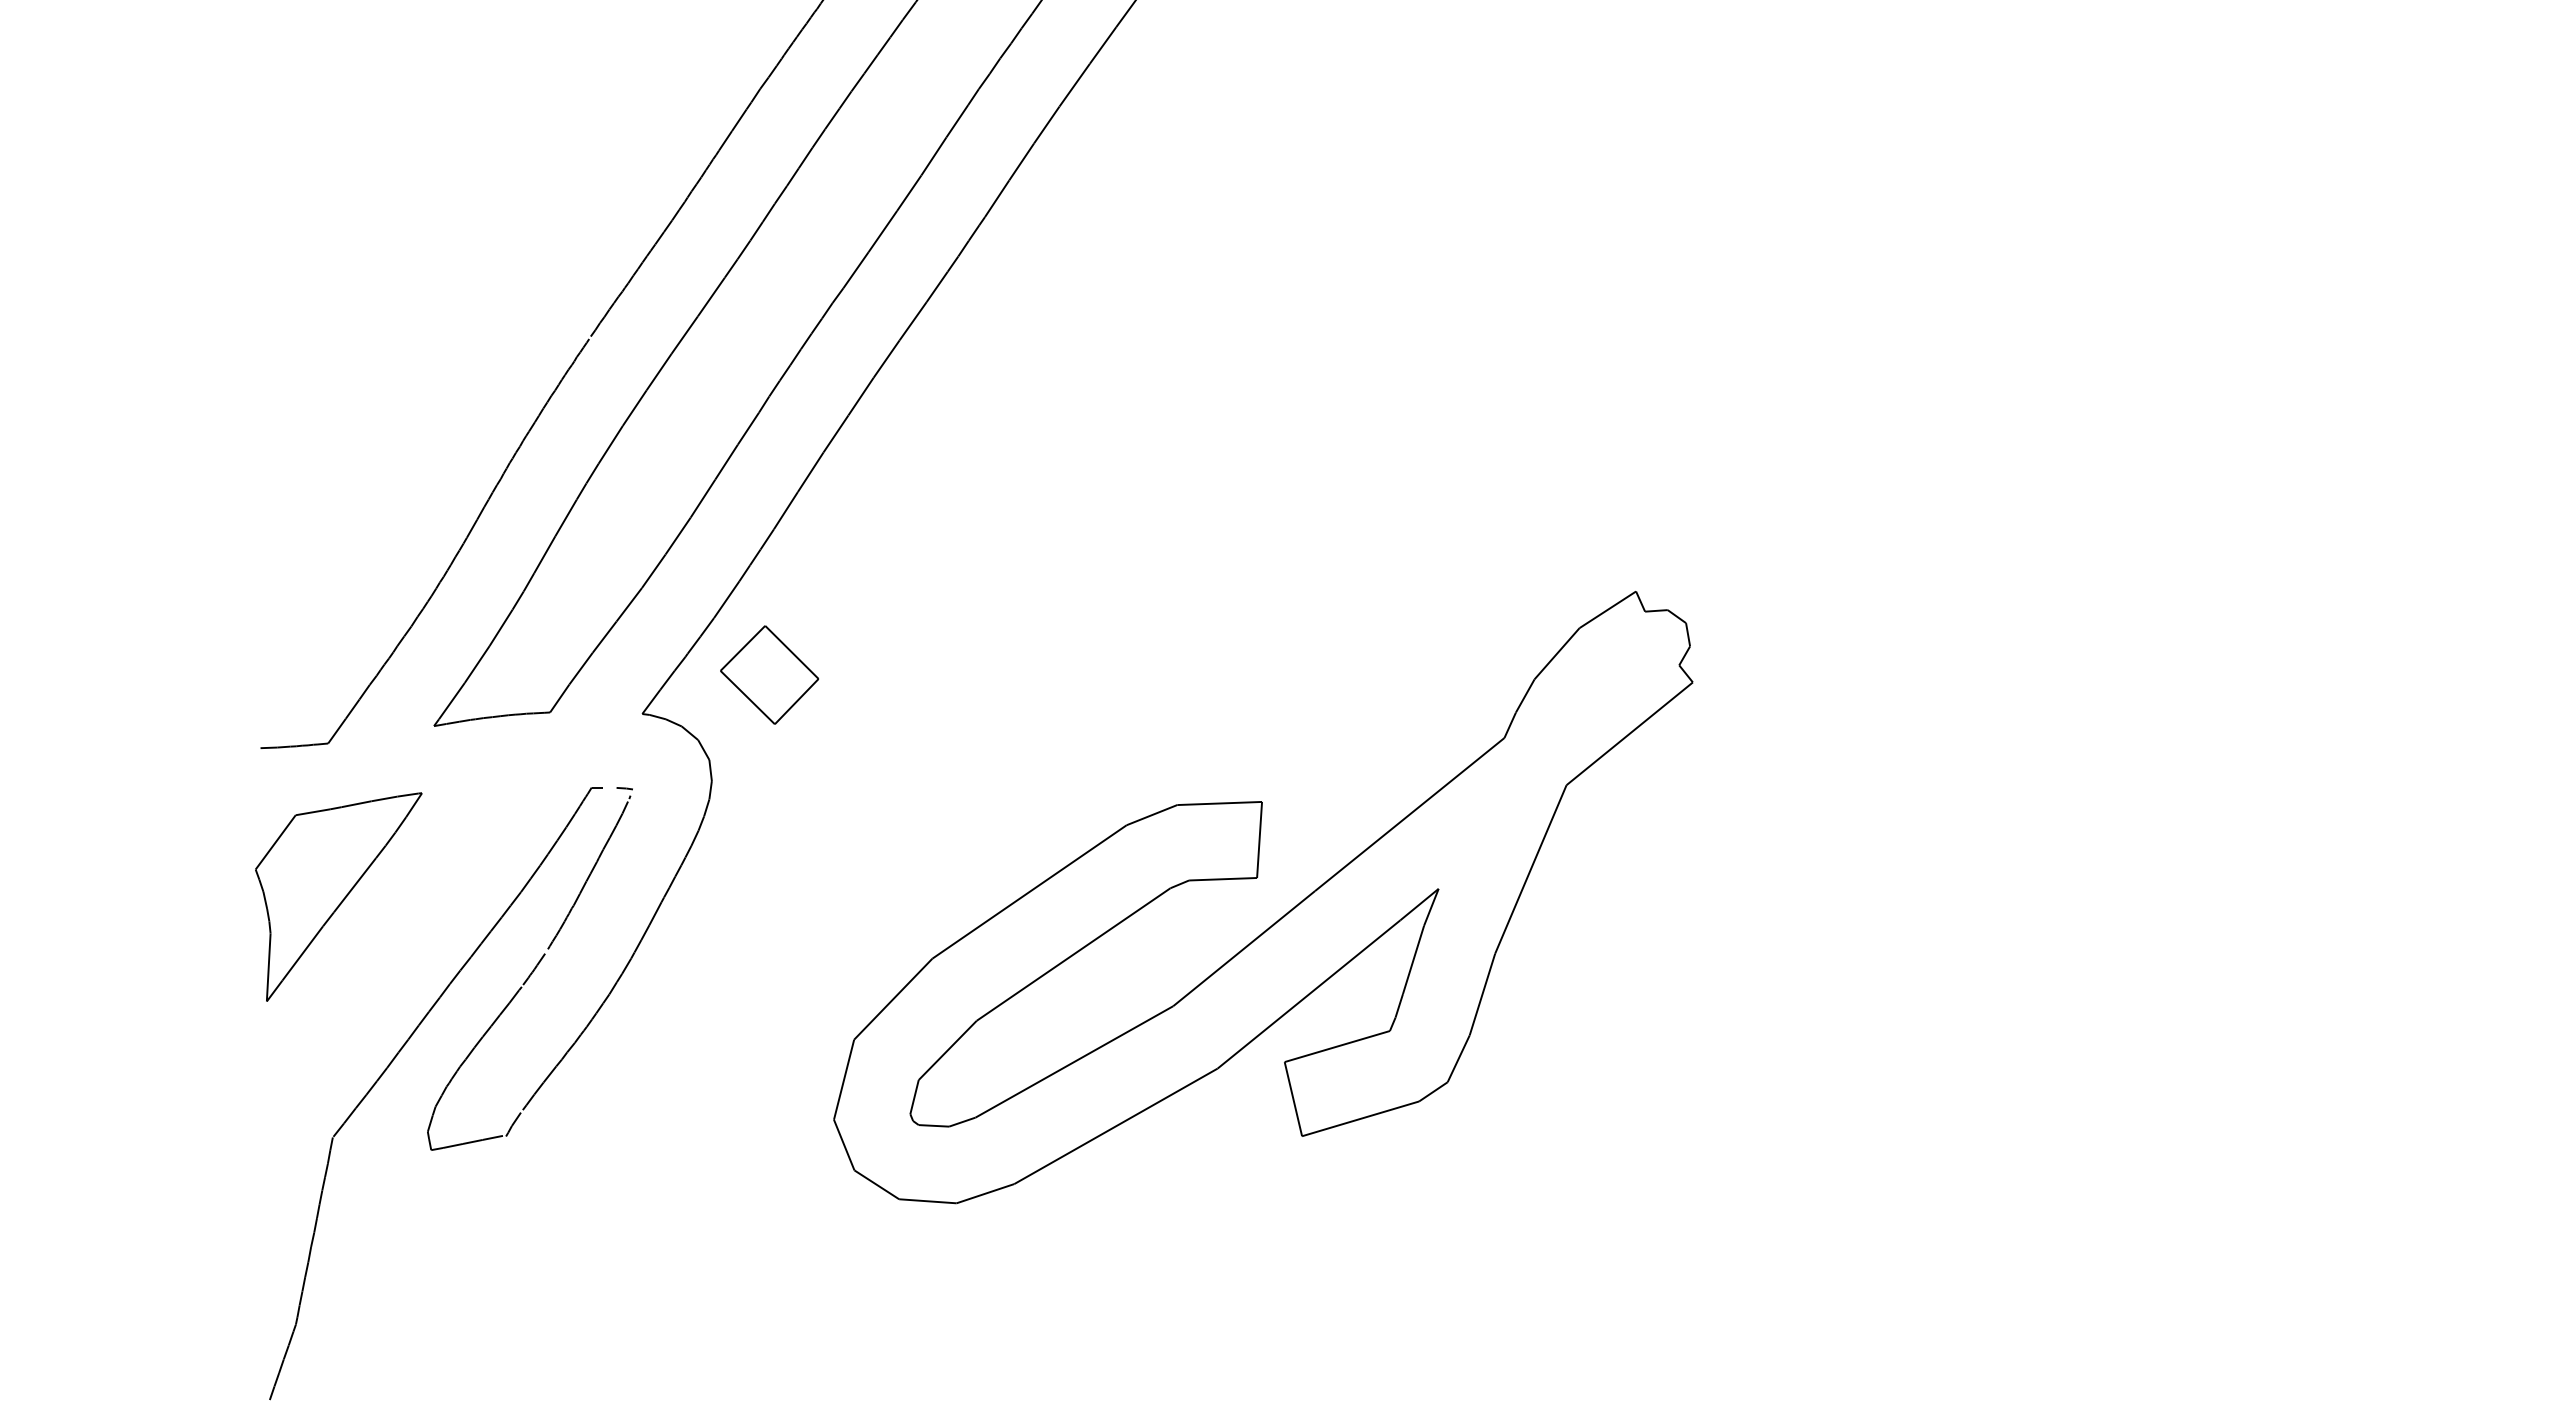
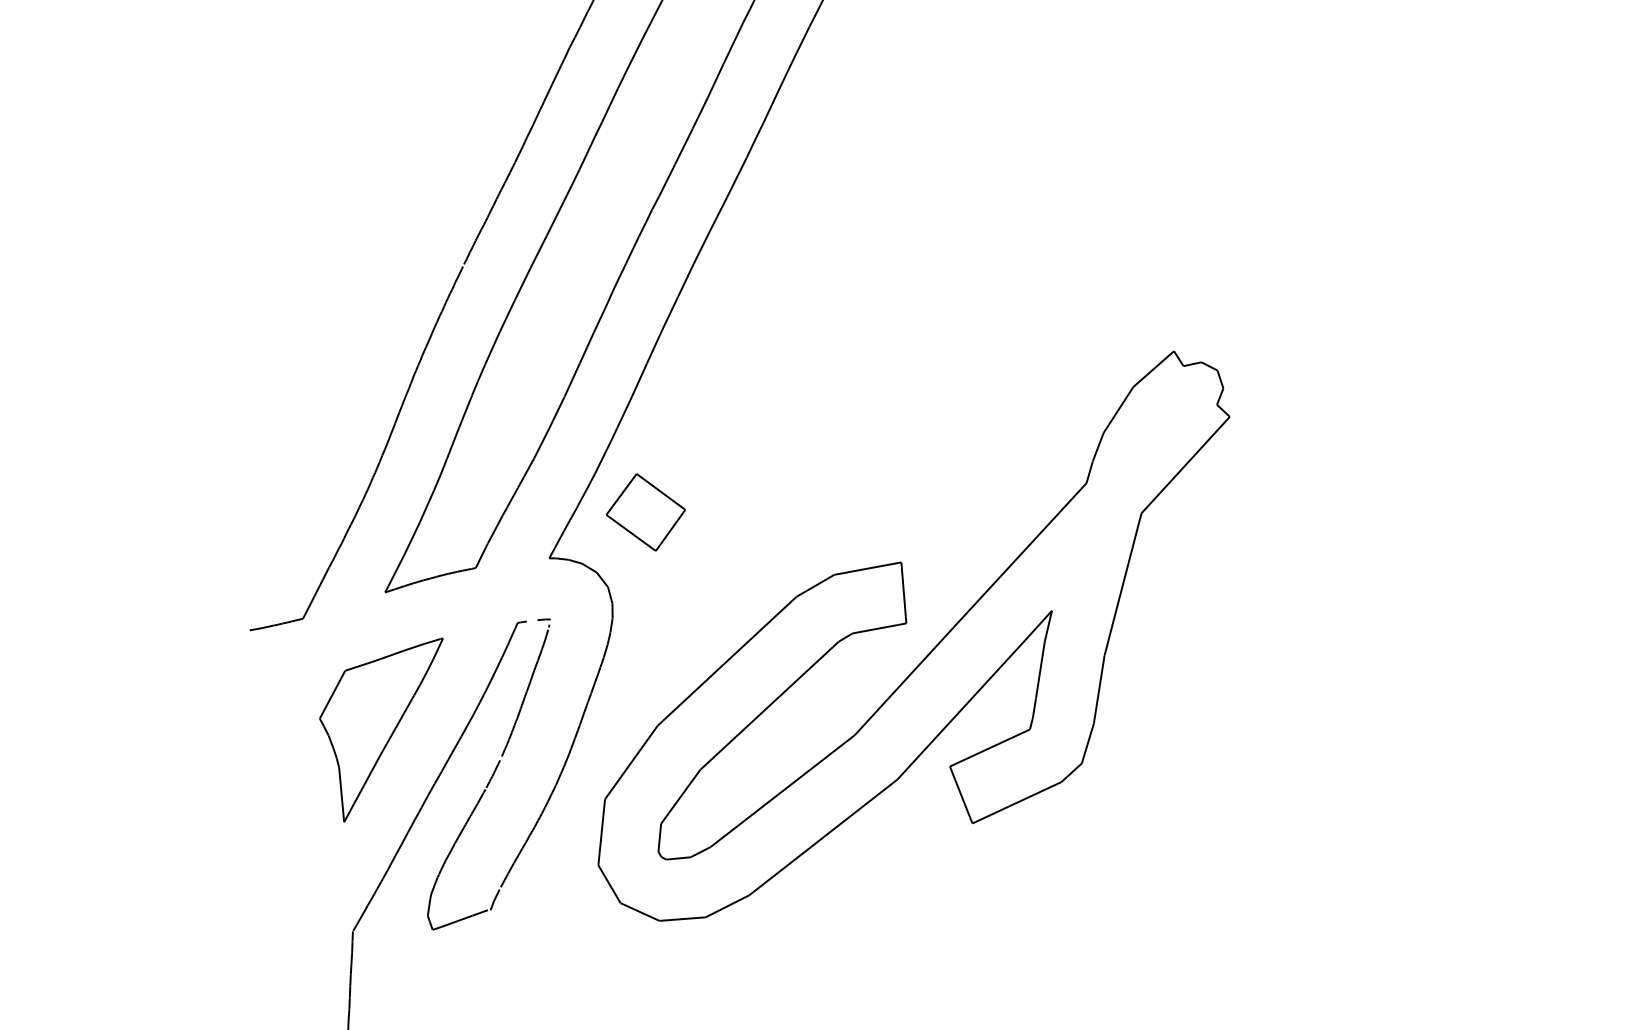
part: (1257, 878) -> (906, 623), moved
part: (338, 896) -> (388, 730), moved

